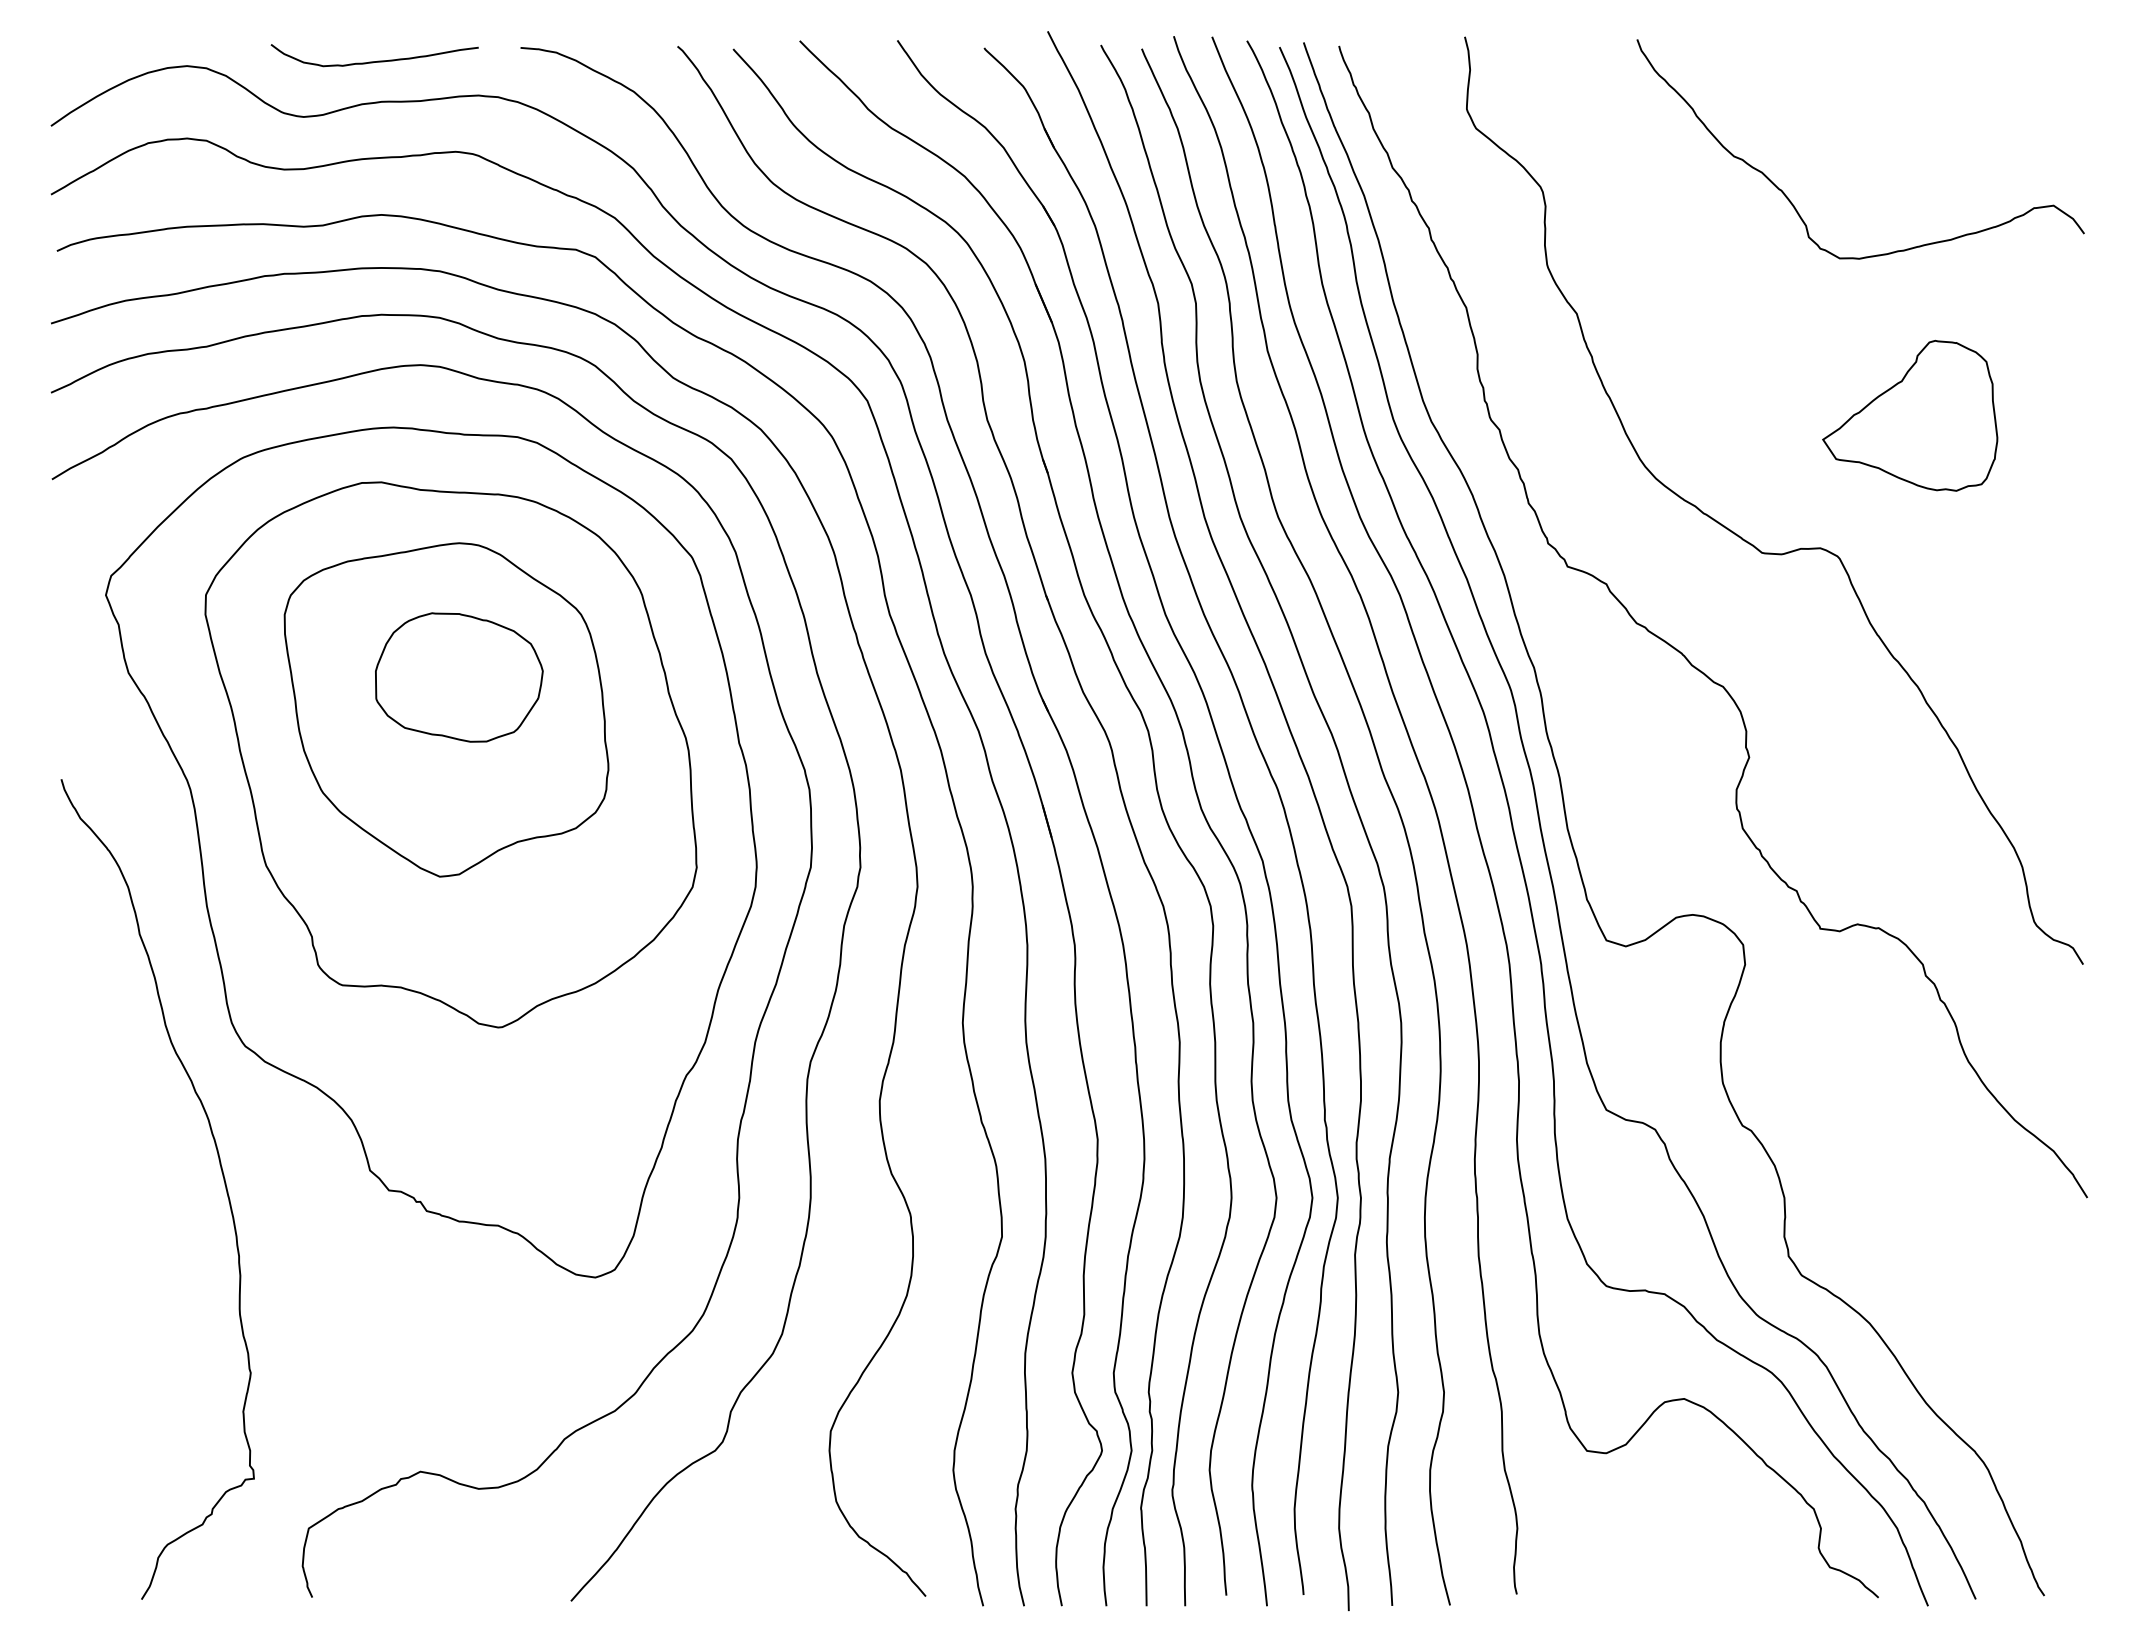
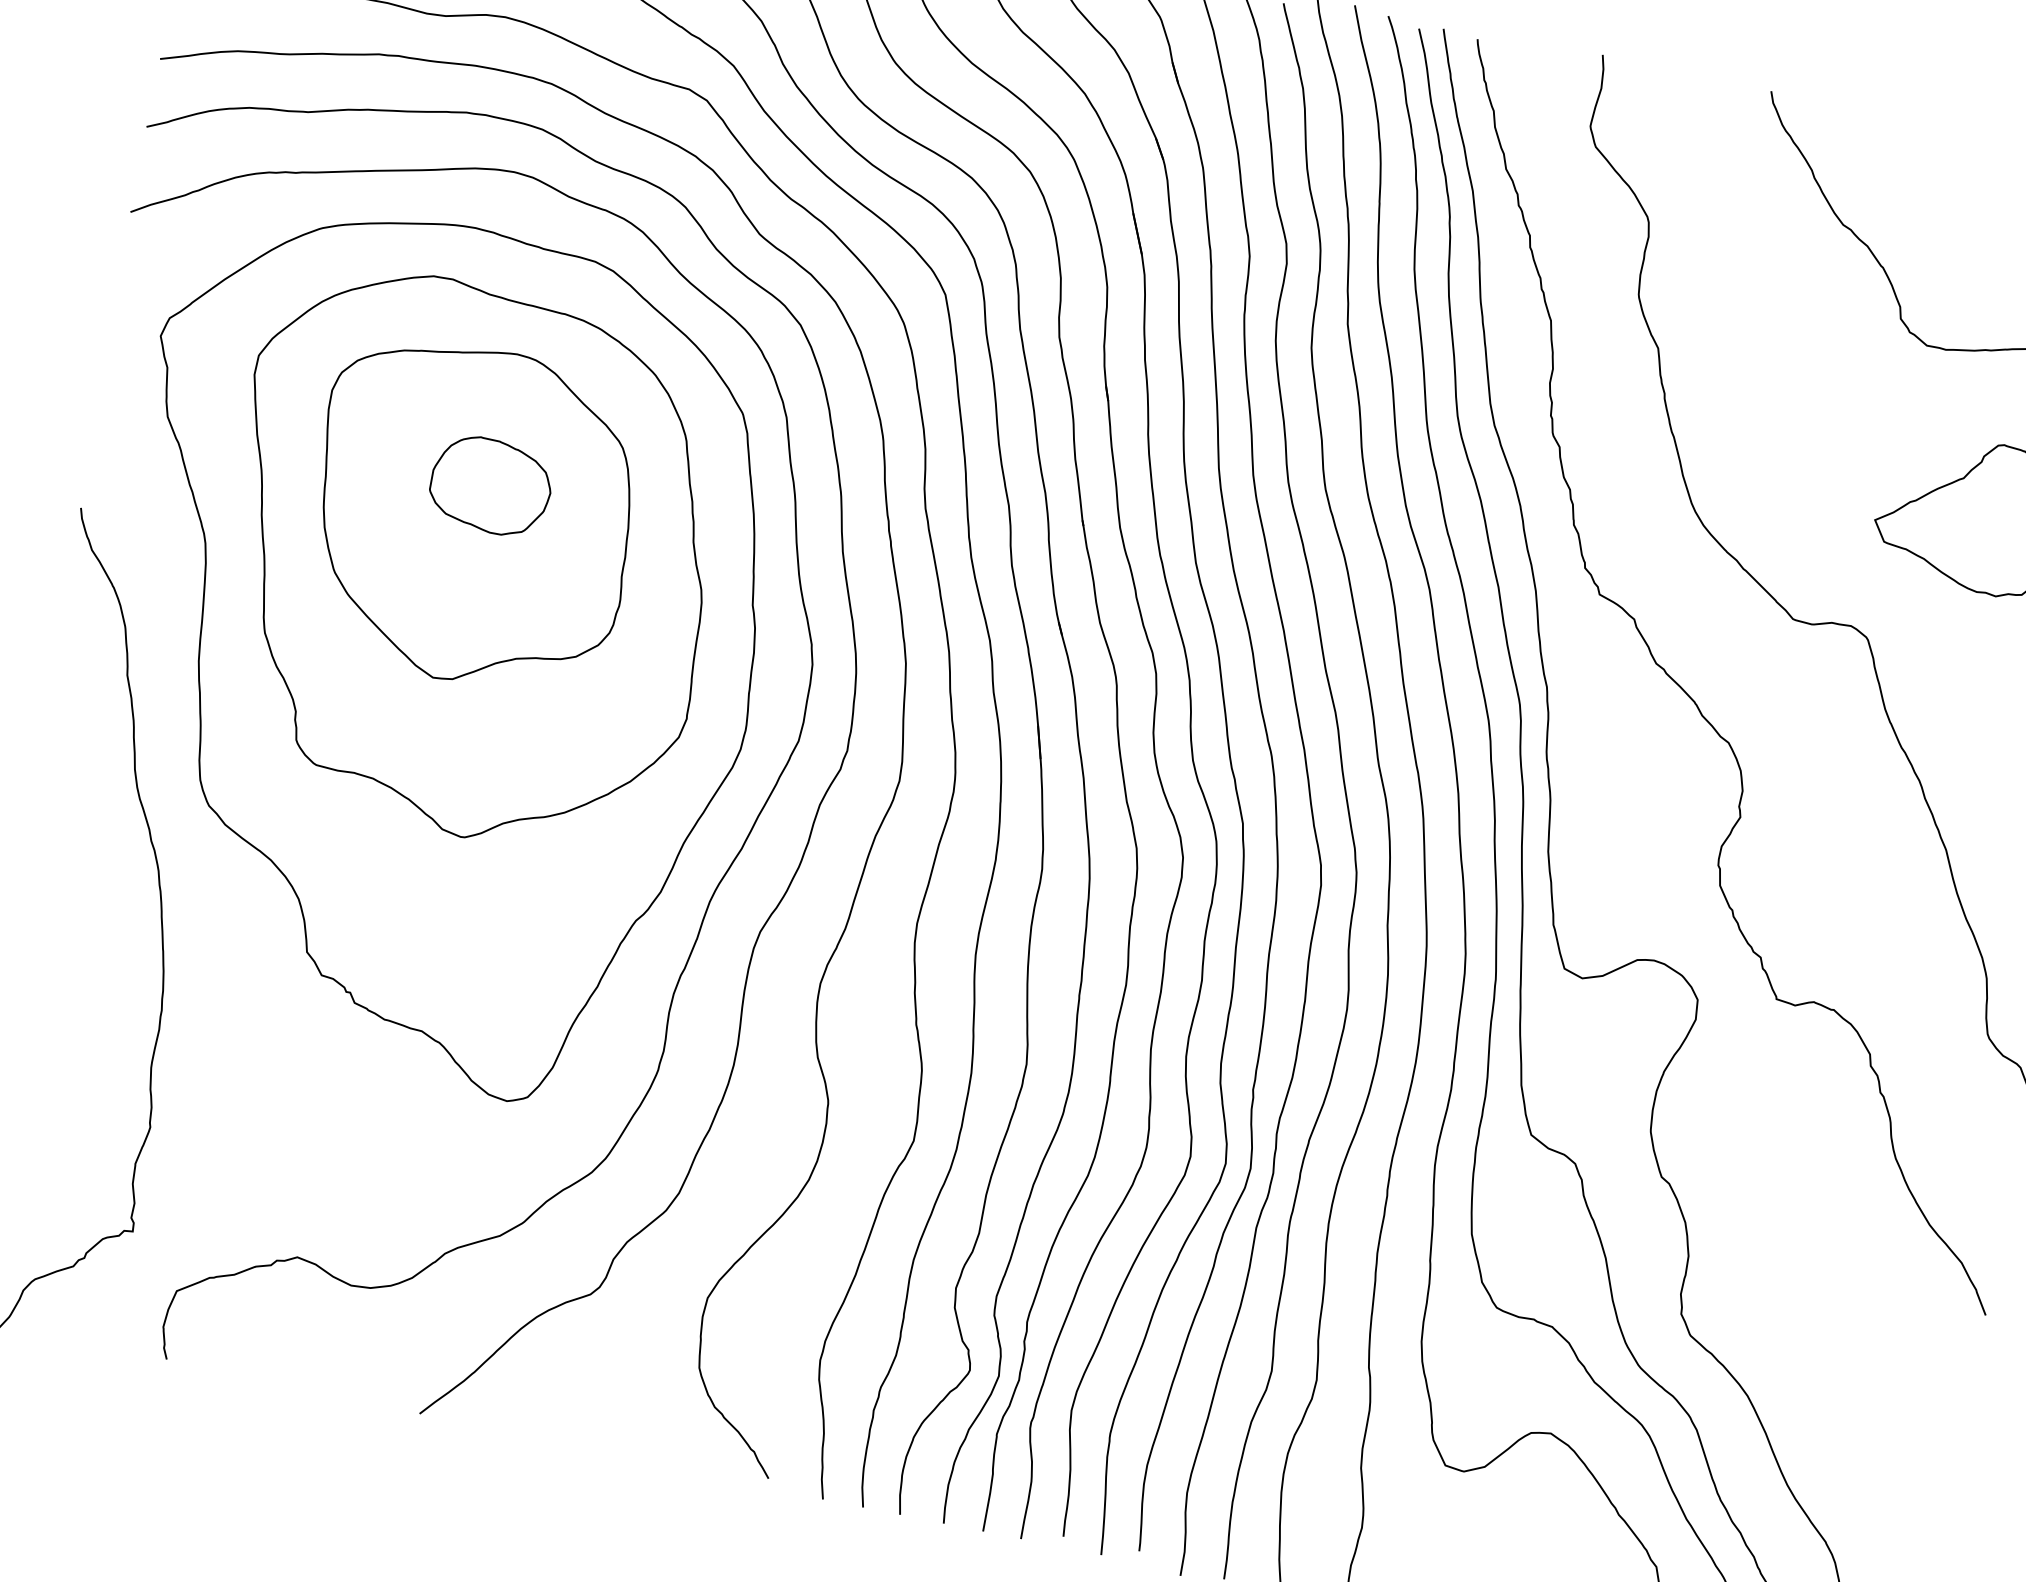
part: (458, 677) -> (490, 485), size x0.71

